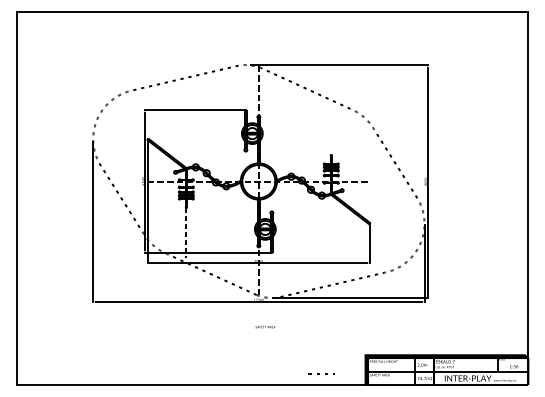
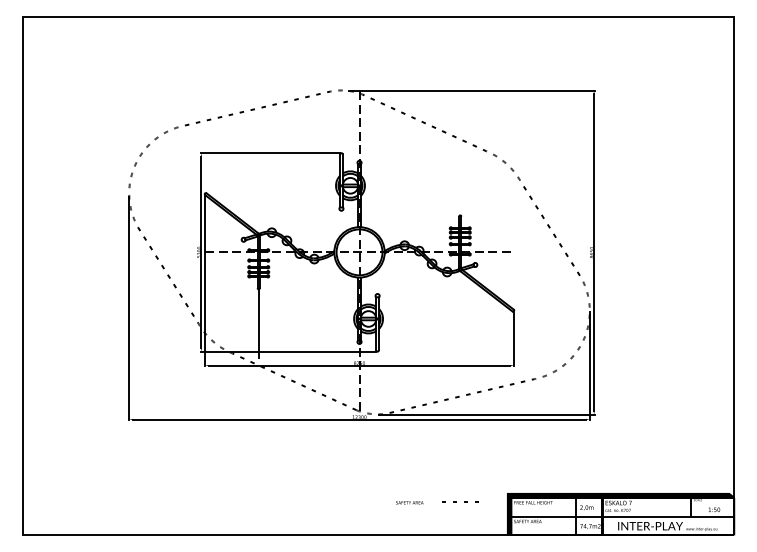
line: (186, 232) -> (258, 323), dashed -> solid
text: (265, 326) -> (409, 502), moved
line: (319, 373) -> (456, 501), moved

